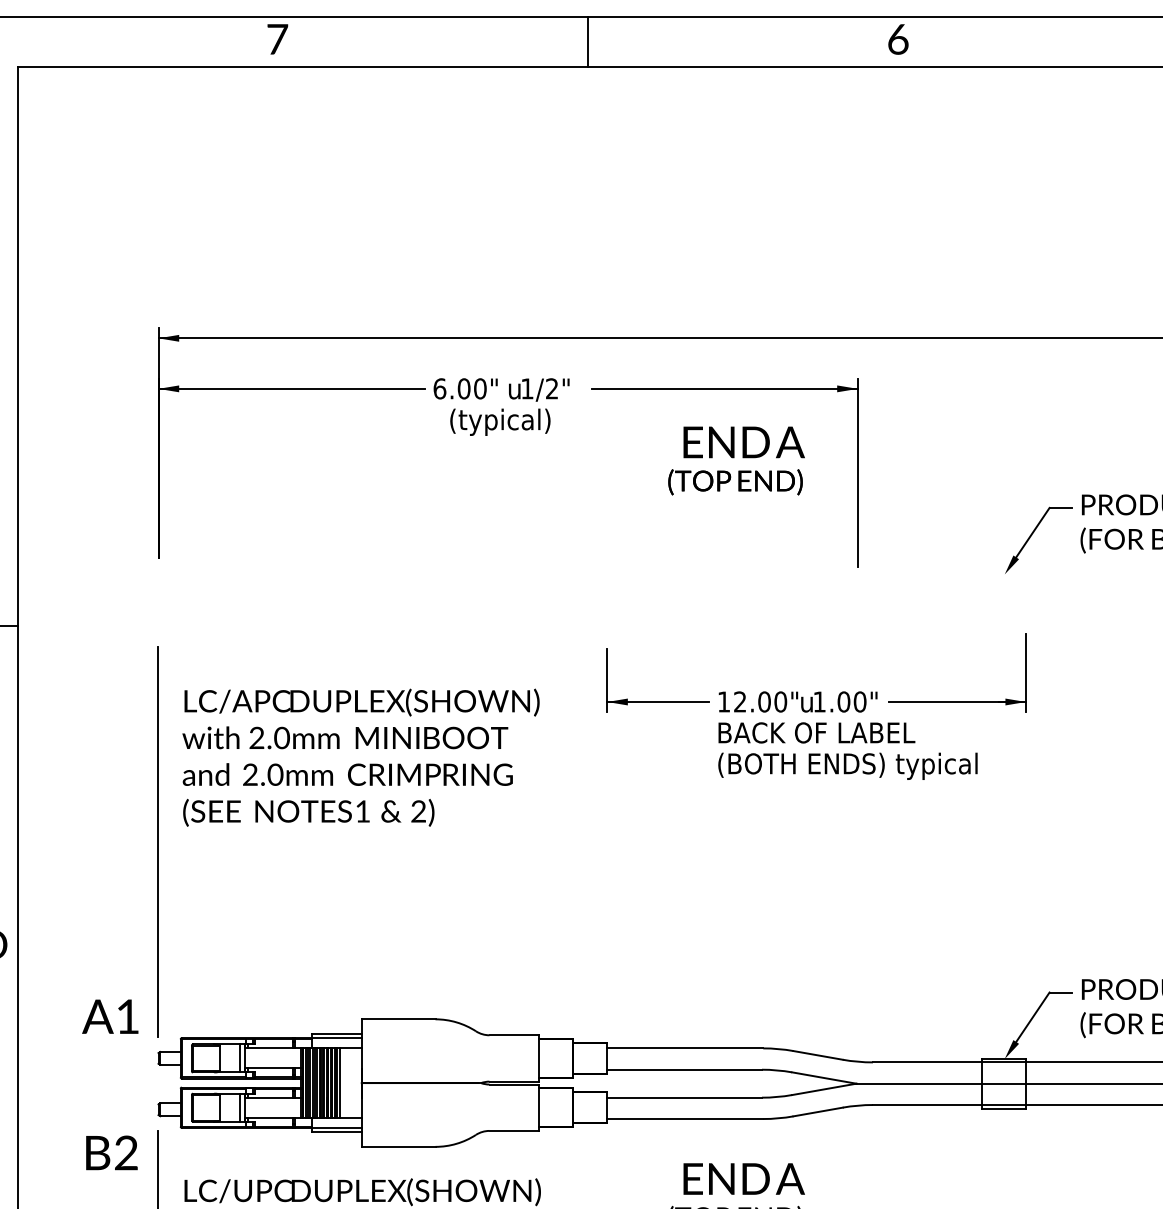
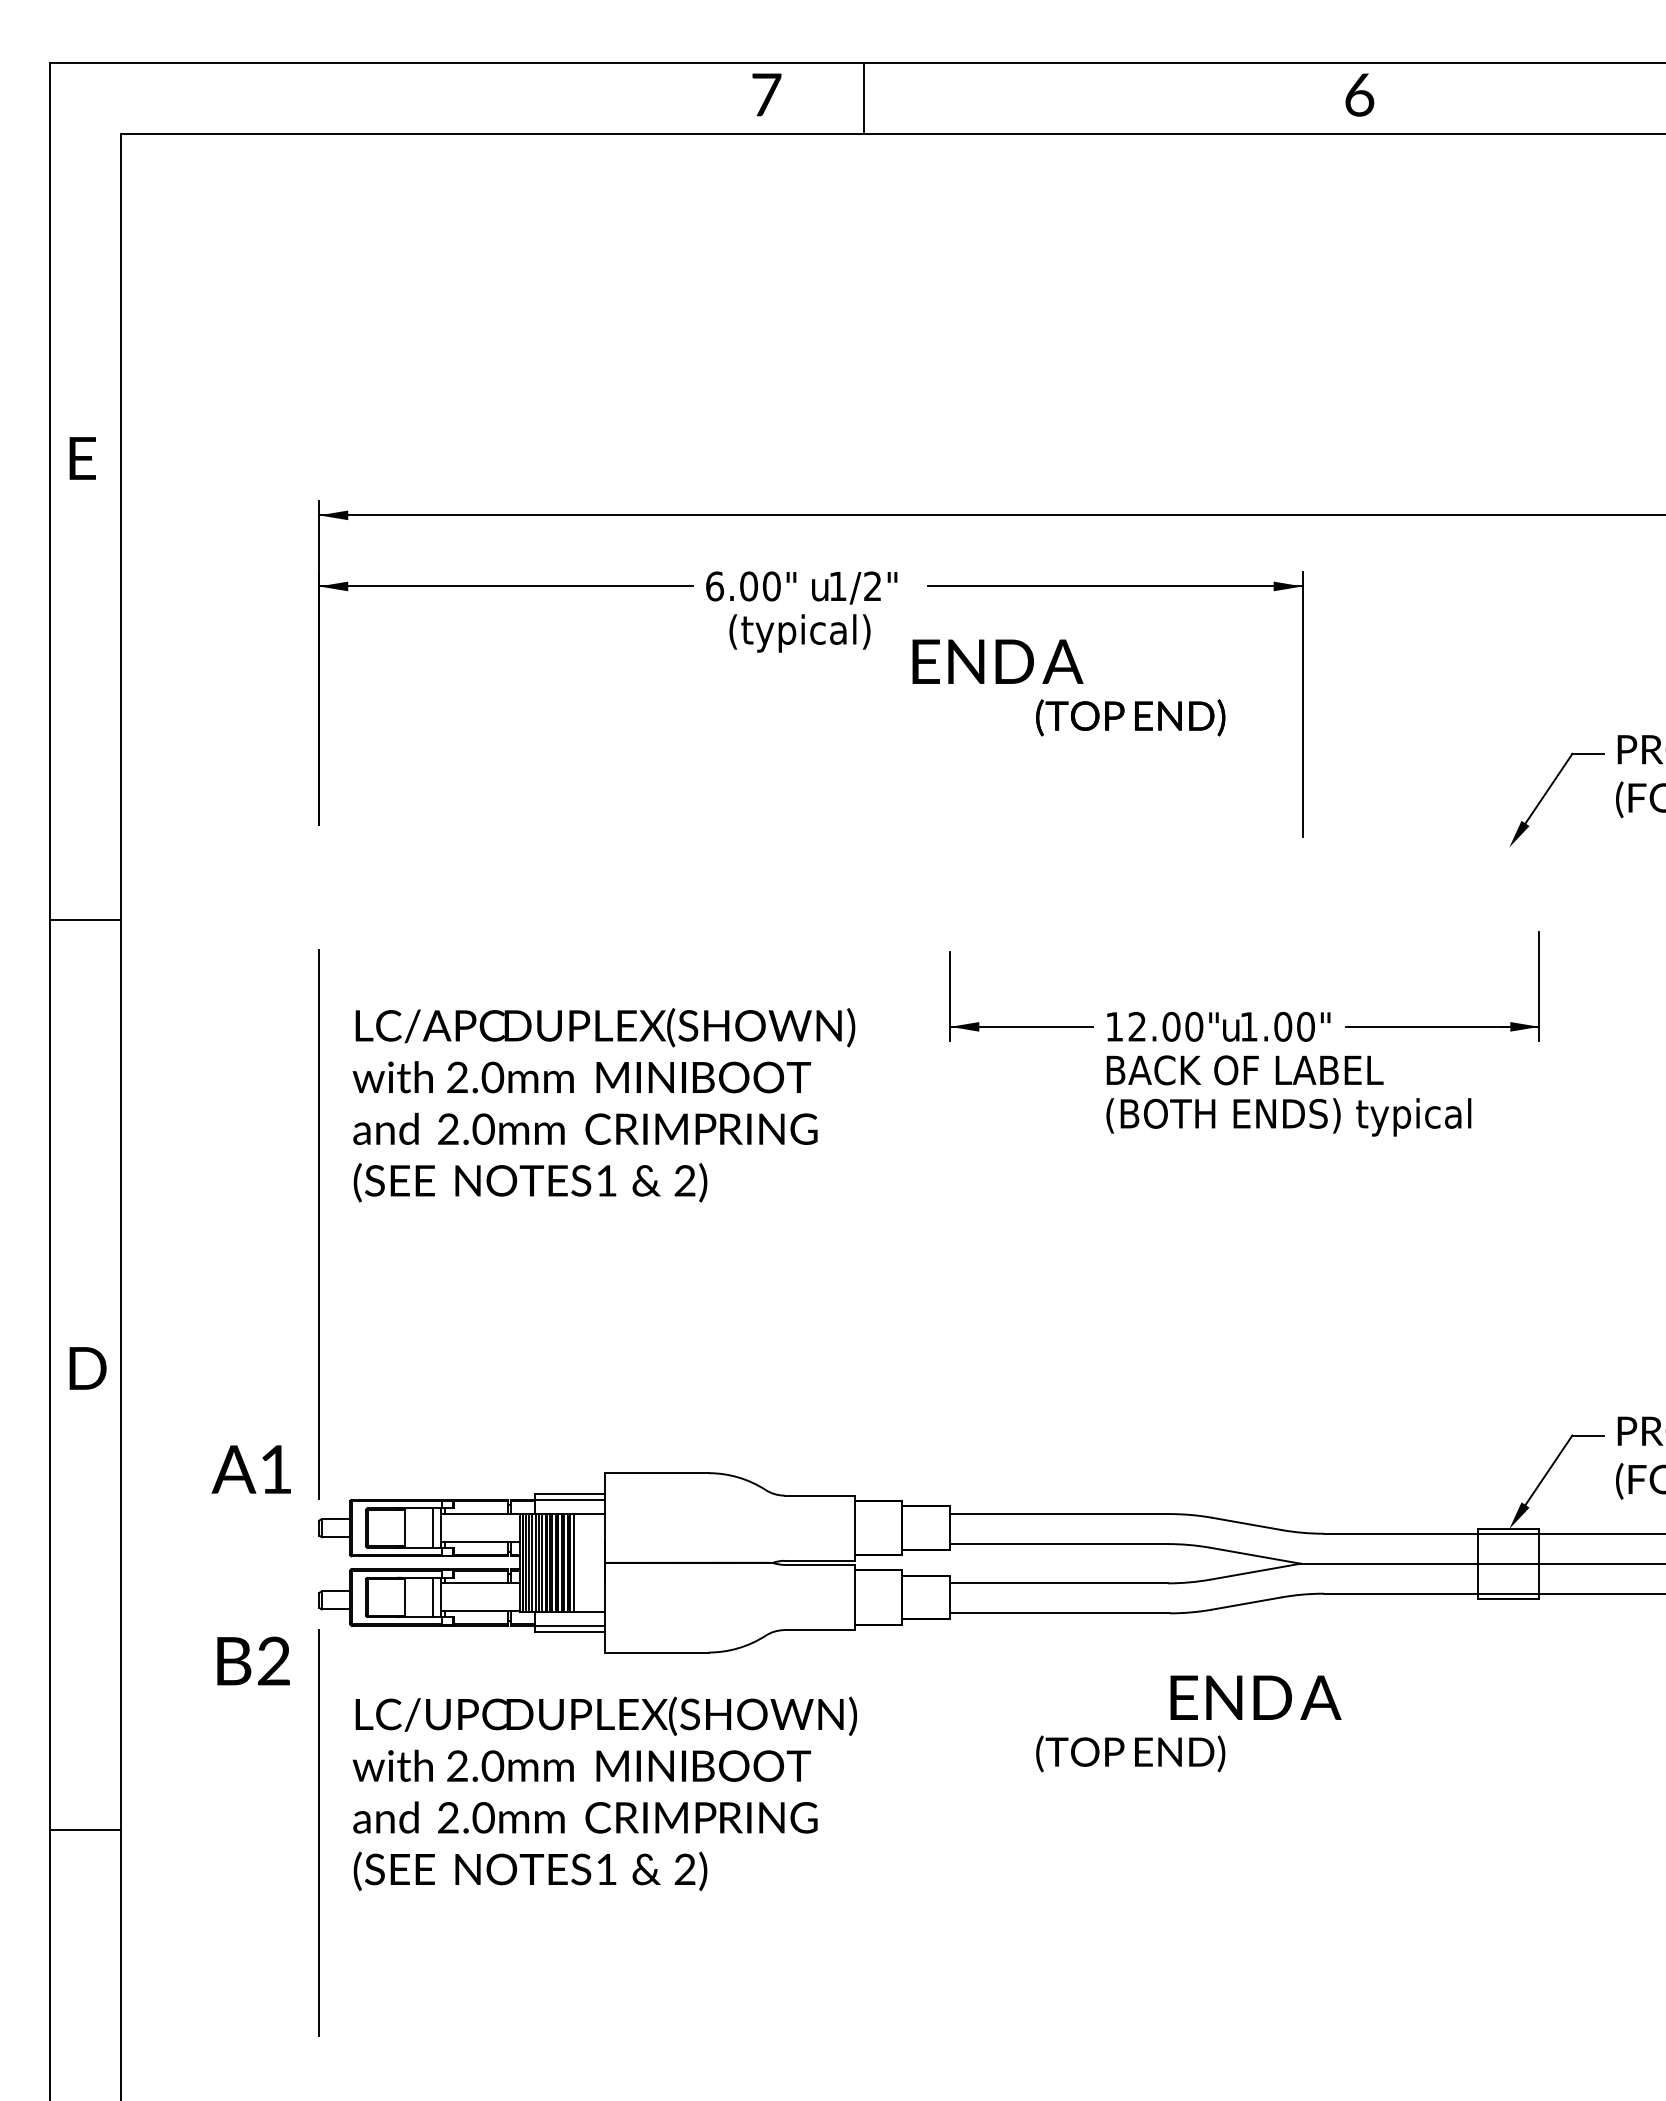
text: (277, 39) -> (766, 94), moved
line: (587, 41) -> (863, 98), moved
text: (743, 442) -> (997, 661), moved
text: (743, 1178) -> (1255, 1697), moved

